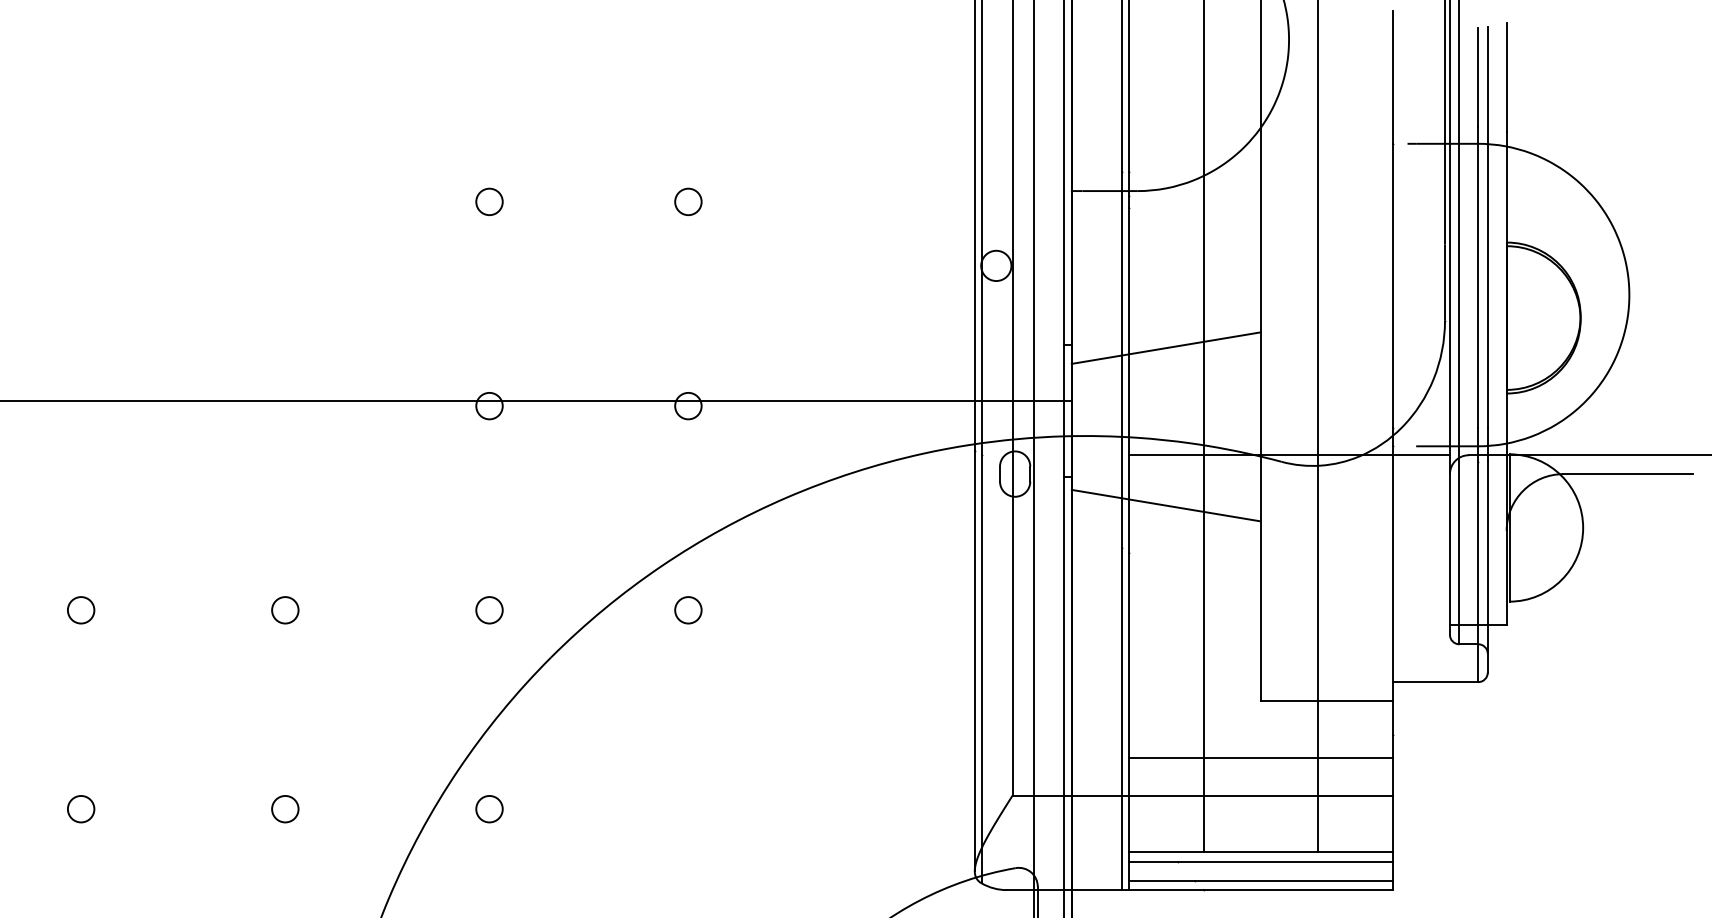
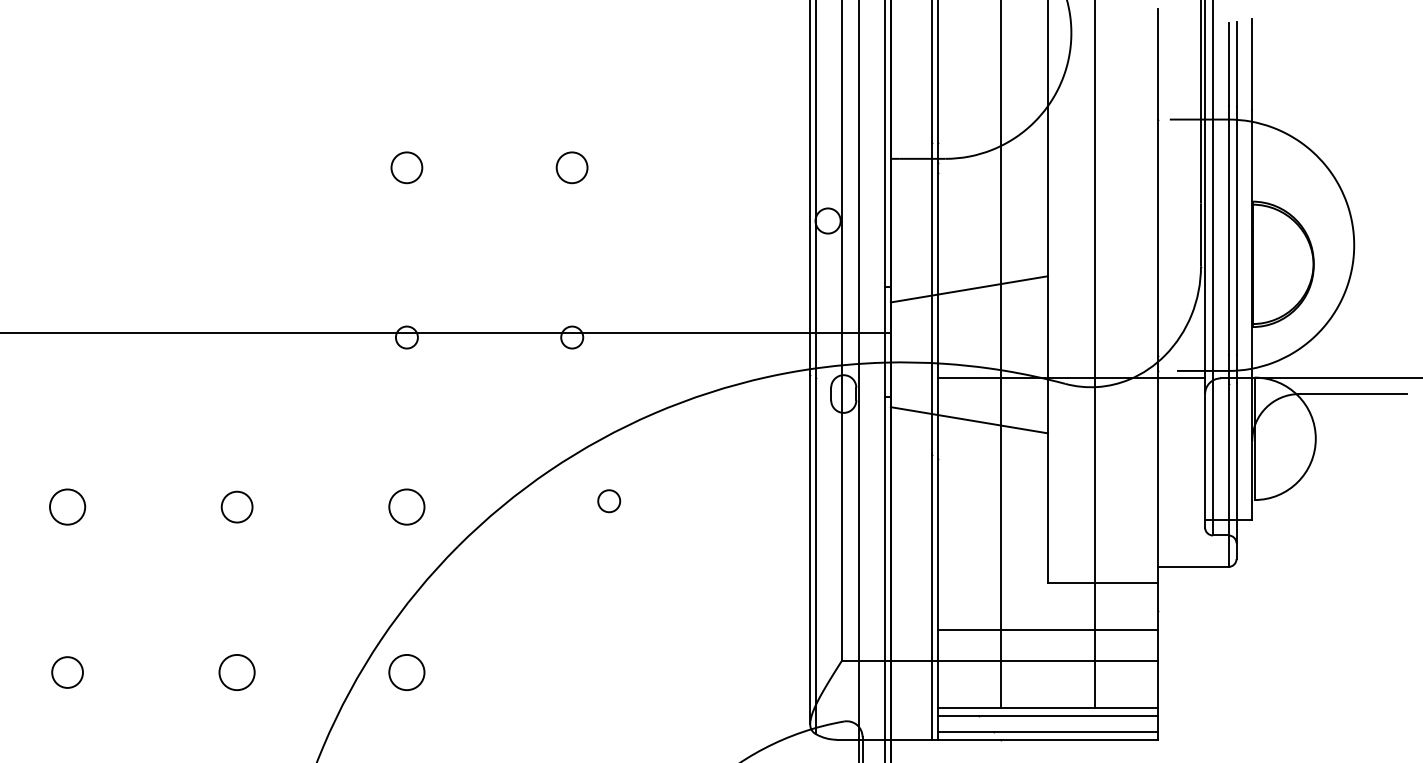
circle: (488, 201) -> (406, 167), size x1.4
circle: (688, 201) -> (572, 167), size x1.4
circle: (81, 610) -> (67, 507), size x1.6
circle: (285, 610) -> (237, 507), size x1.4
circle: (488, 610) -> (406, 507), size x1.6
circle: (688, 610) -> (609, 501), moved
circle: (81, 809) -> (67, 672), size x1.4
circle: (285, 809) -> (237, 672), size x1.6
circle: (488, 809) -> (406, 672), size x1.6

